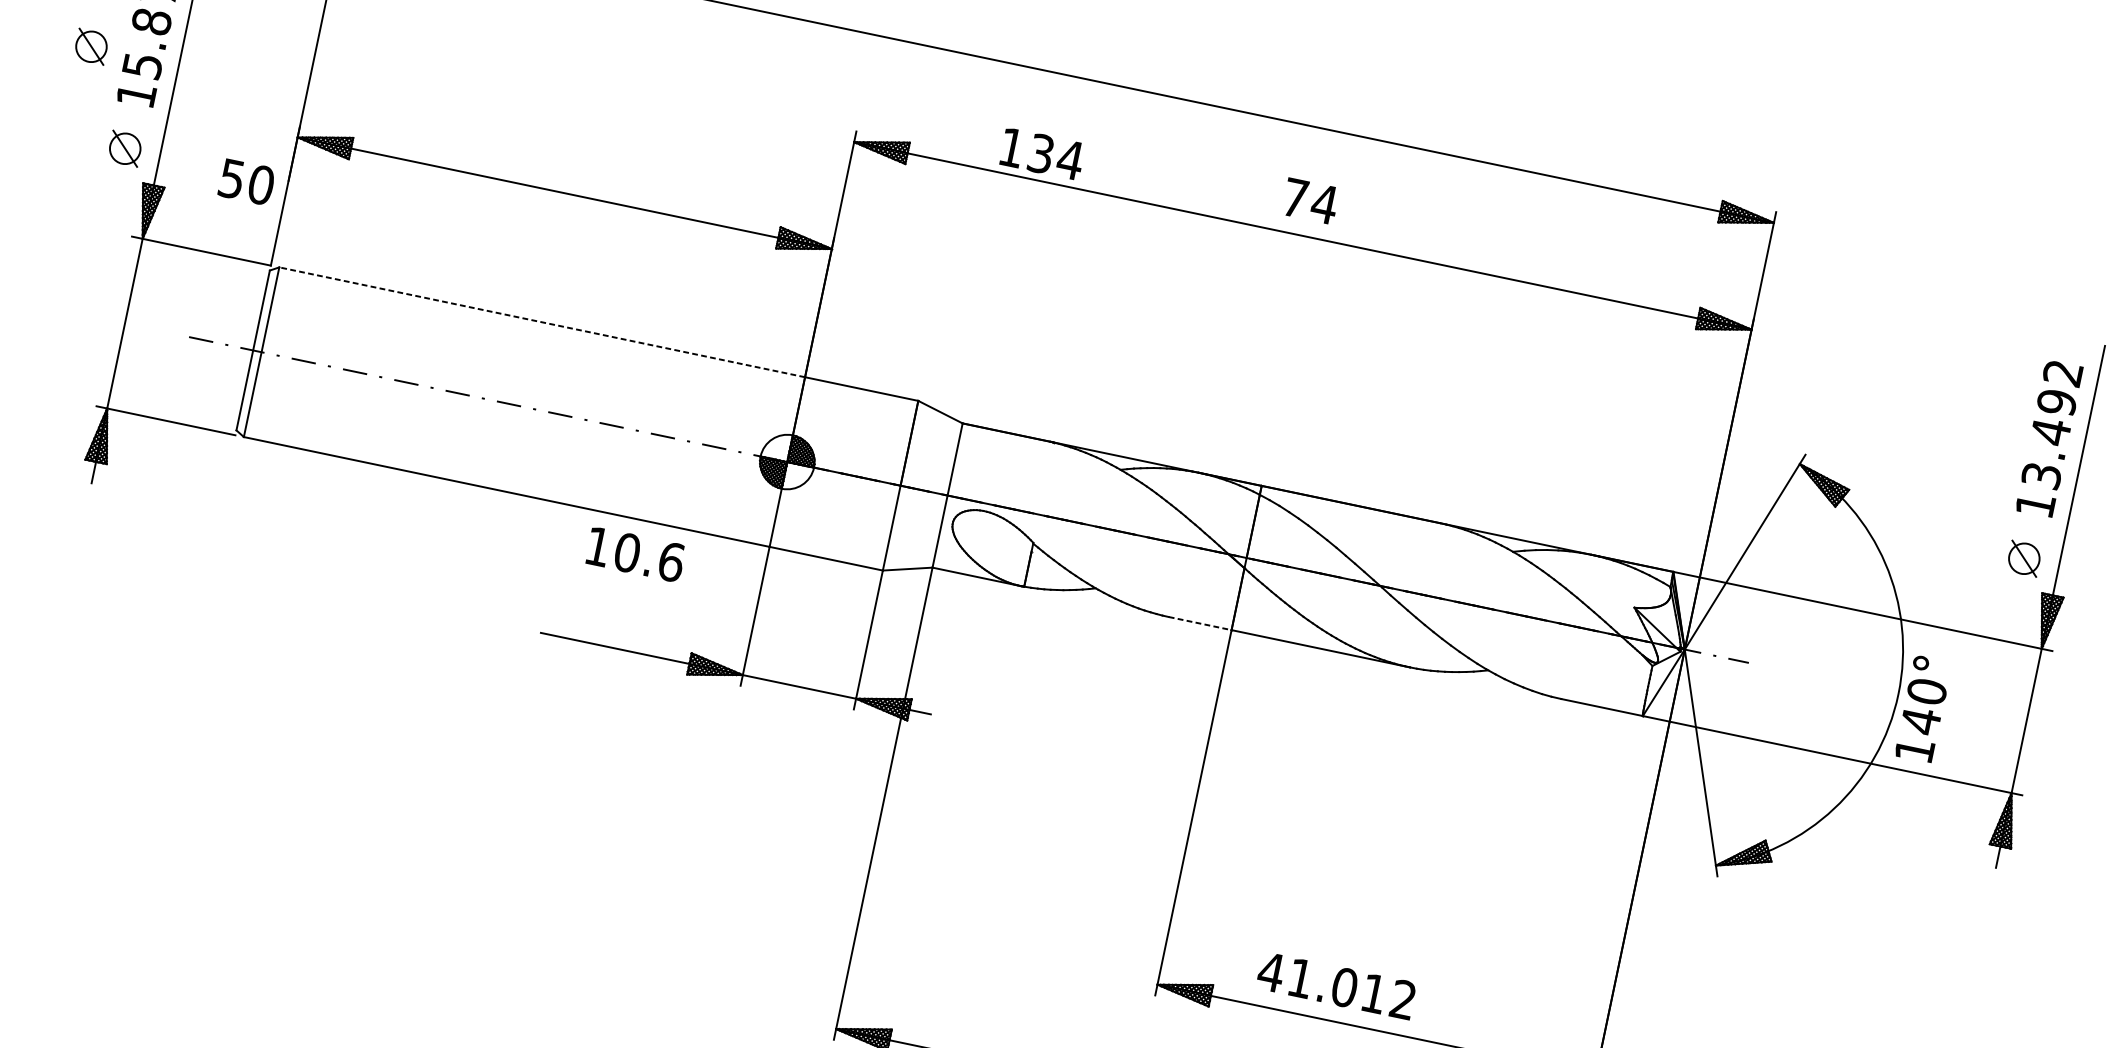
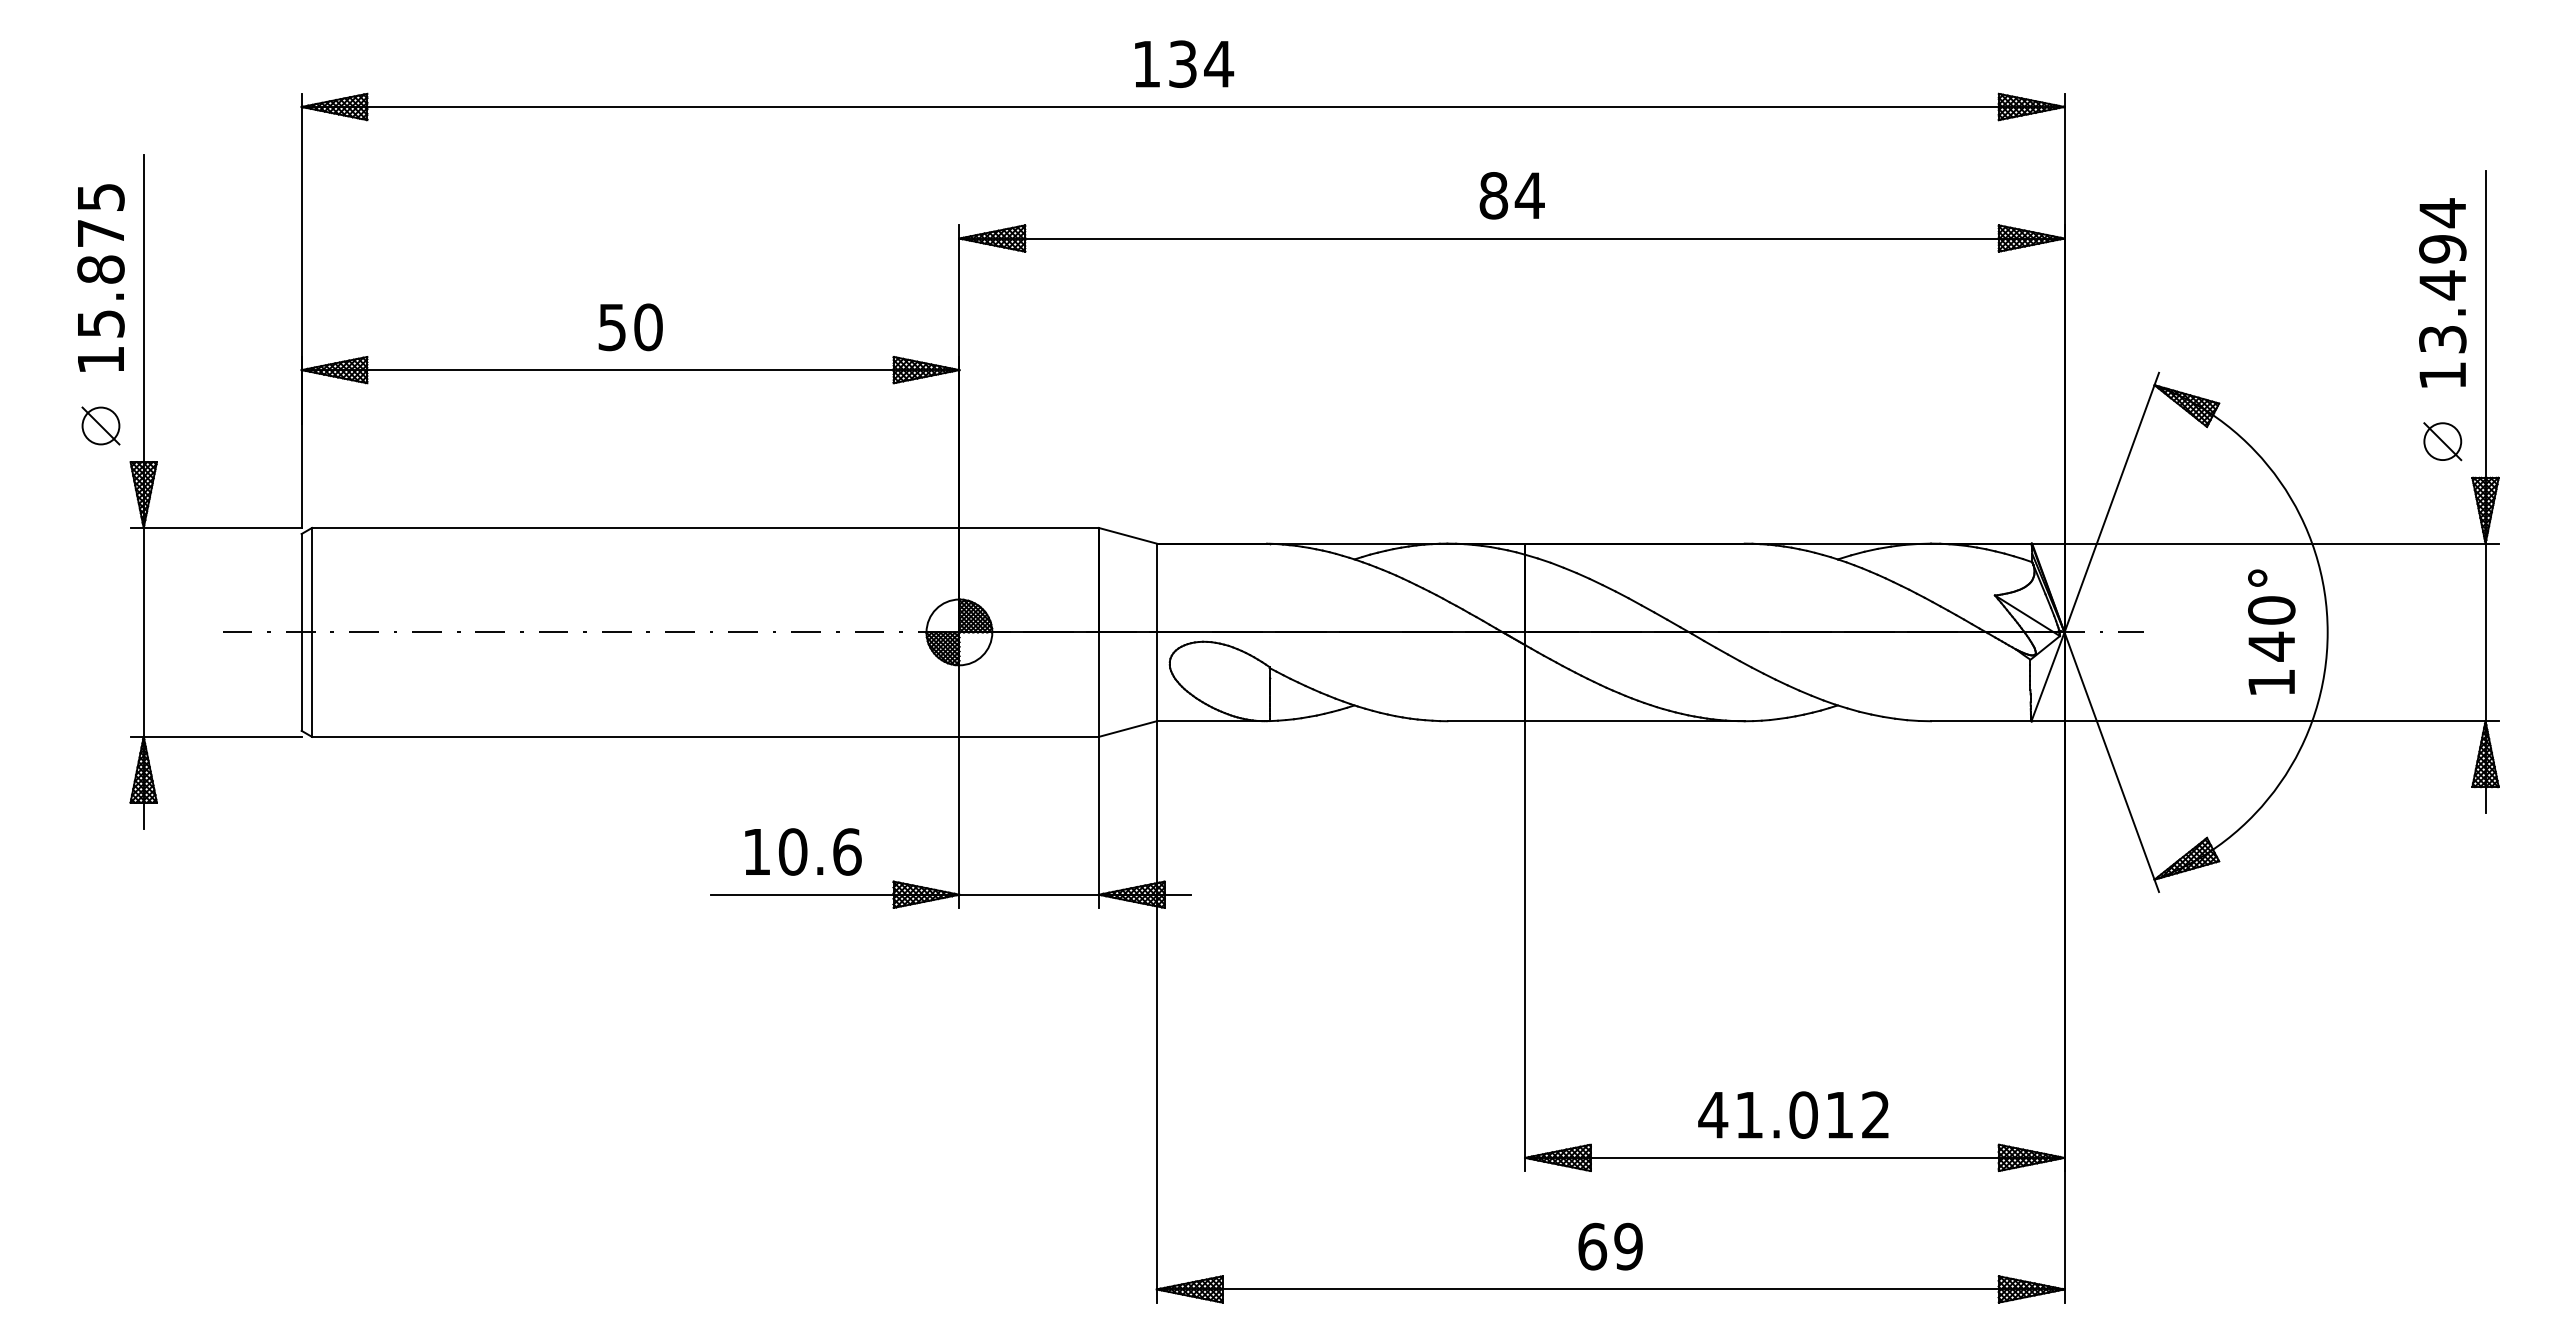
part: (91, 46) -> (35, 313), removed
text: (1042, 153) -> (1184, 63), moved
text: (246, 182) -> (630, 327), moved
text: (1295, 197) -> (1493, 195), 74 -> 84
line: (542, 321) -> (635, 527), dashed -> solid
text: (2062, 373) -> (2442, 213), 13.492 -> 13.494
text: (635, 554) -> (803, 851), moved
line: (1200, 623) -> (1486, 721), dashed -> solid
text: (1923, 708) -> (2271, 631), moved
text: (1336, 985) -> (1793, 1114), moved

